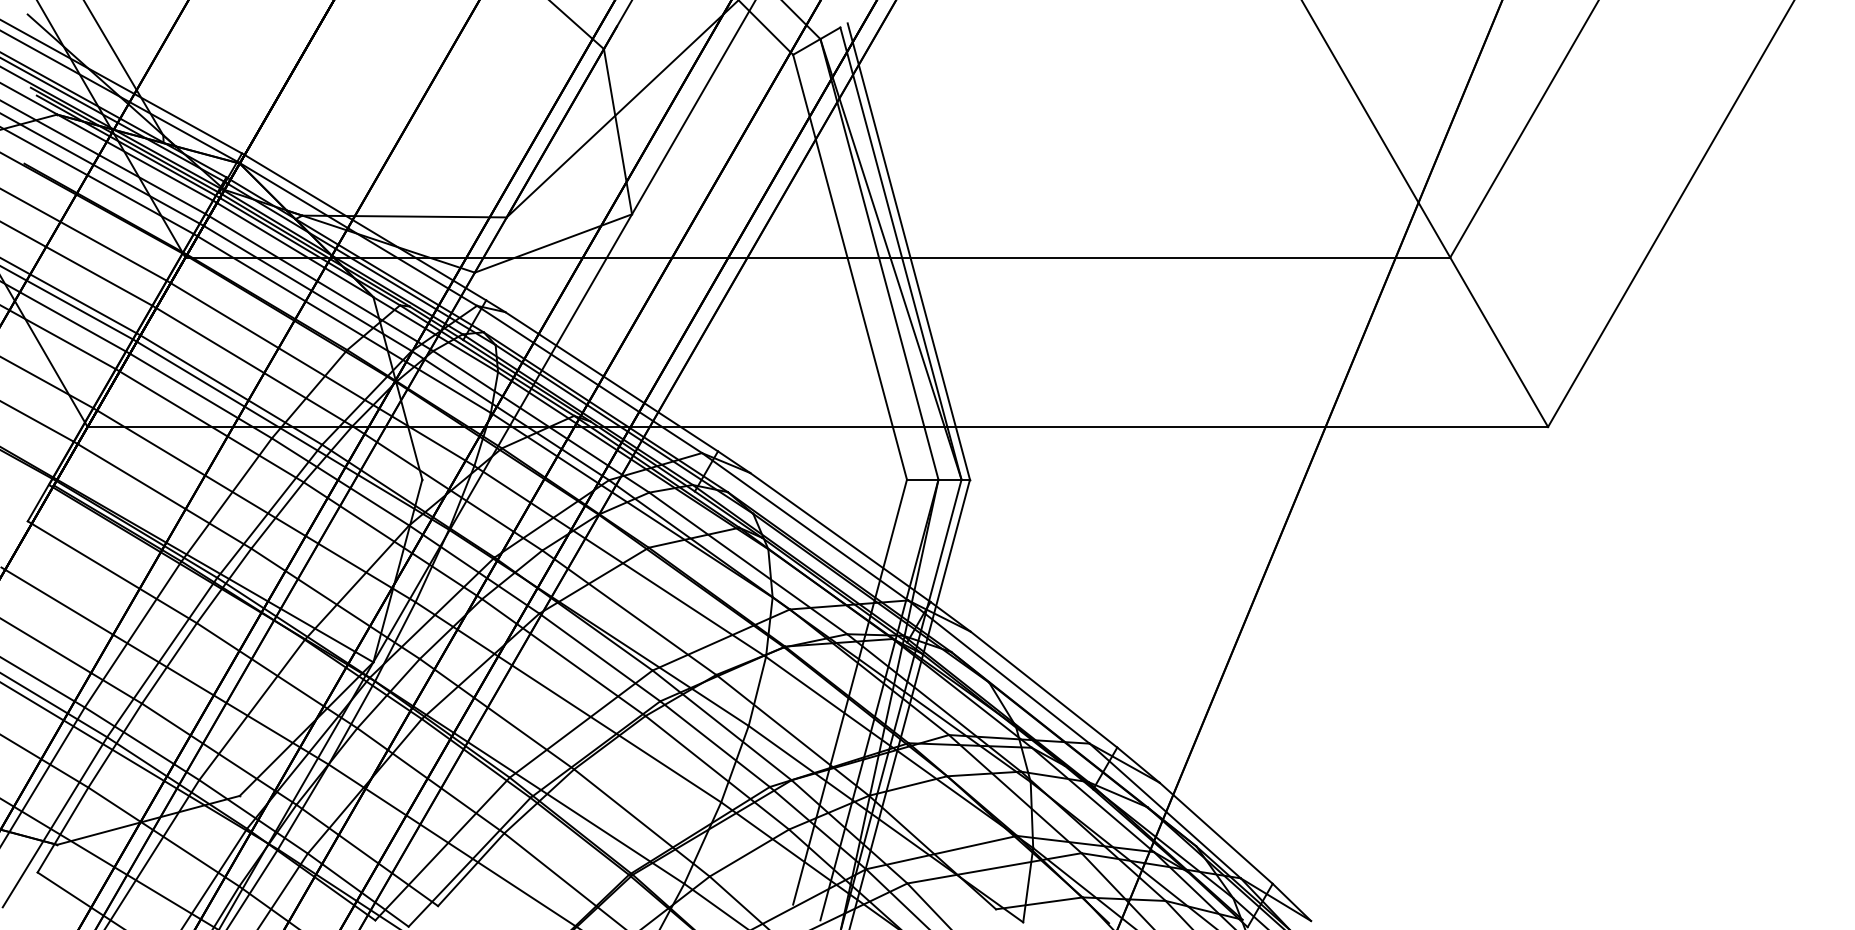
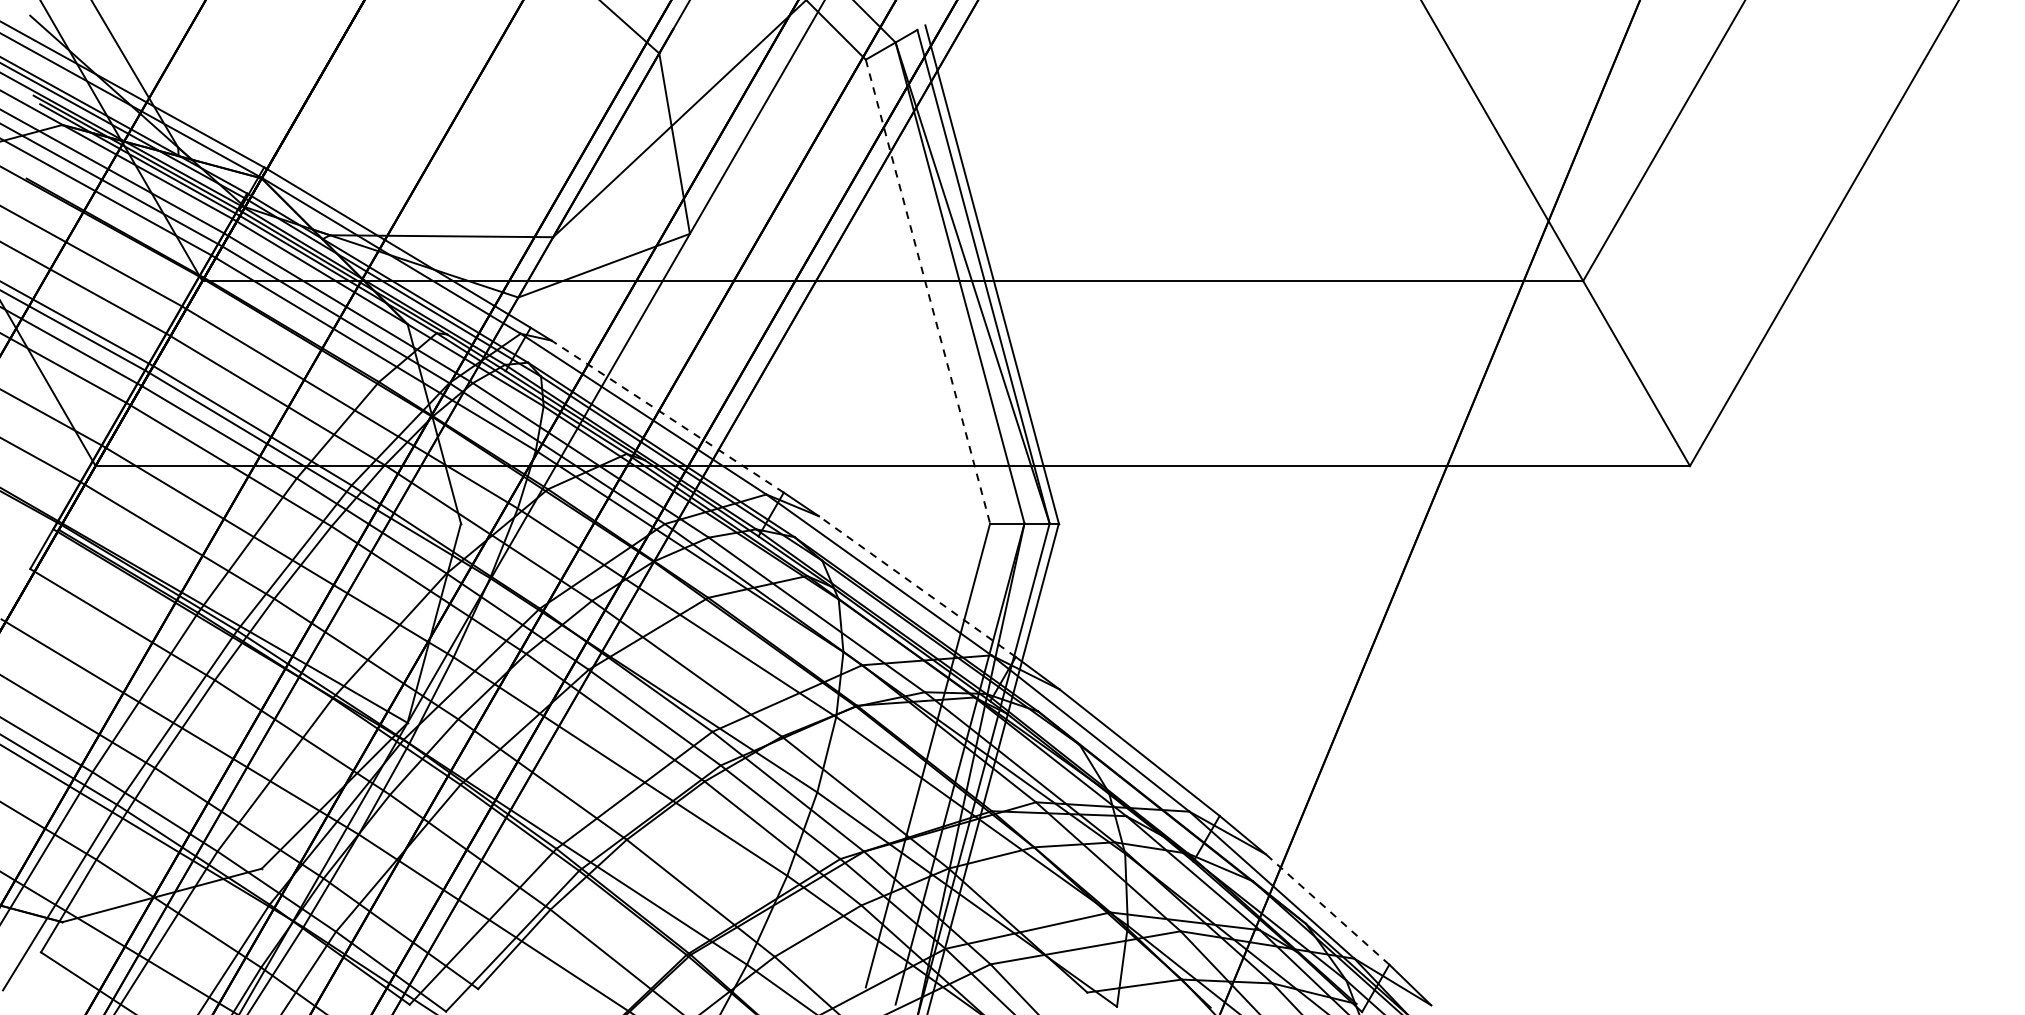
line: (850, 267) -> (928, 291), solid -> dashed
line: (611, 381) -> (667, 416), solid -> dashed
line: (840, 537) -> (917, 586), solid -> dashed
line: (1216, 833) -> (1328, 909), solid -> dashed

